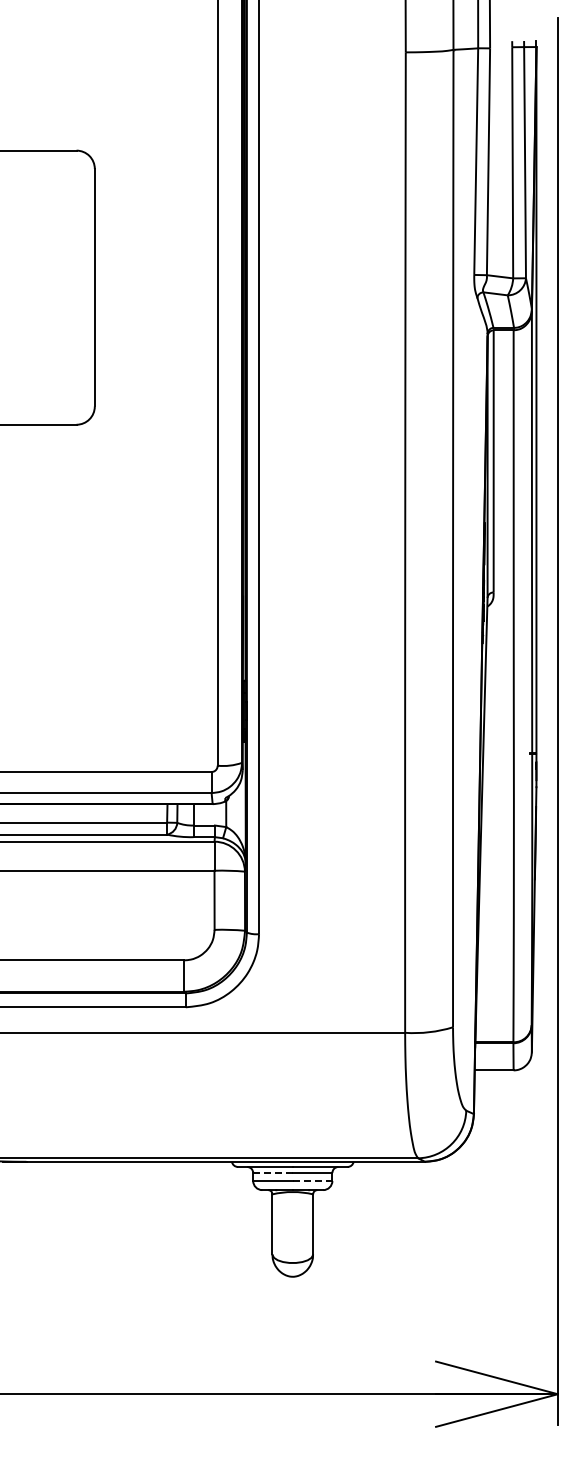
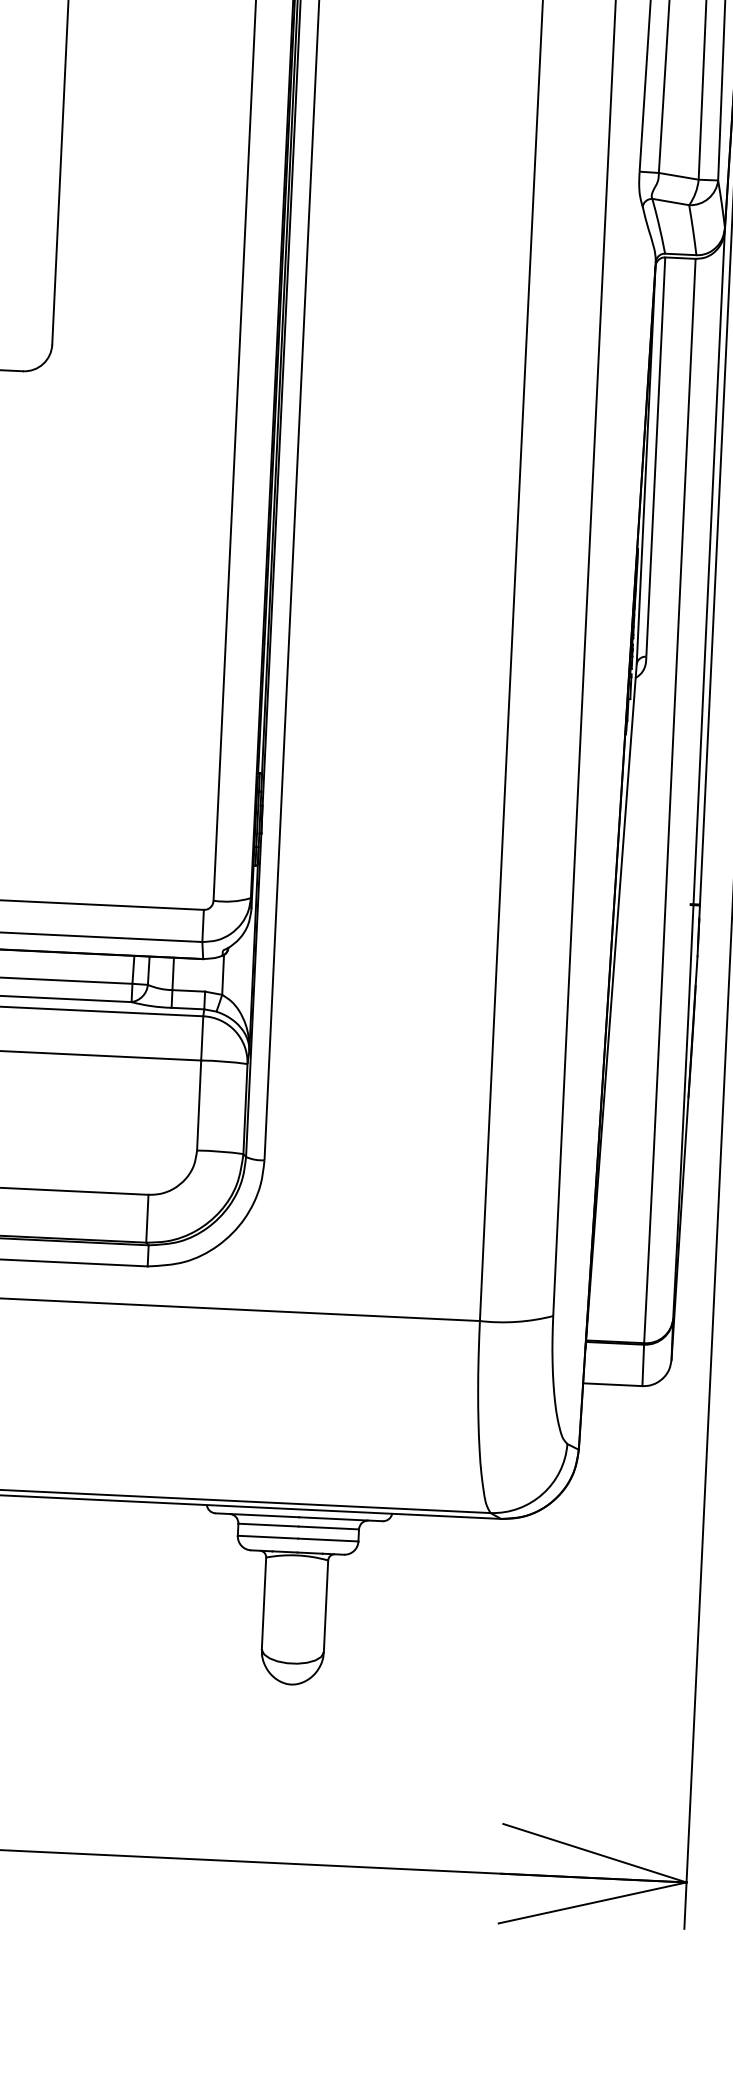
line: (273, 1173) -> (269, 1525), dashed -> solid
line: (312, 1180) -> (328, 1539), dashed -> solid

